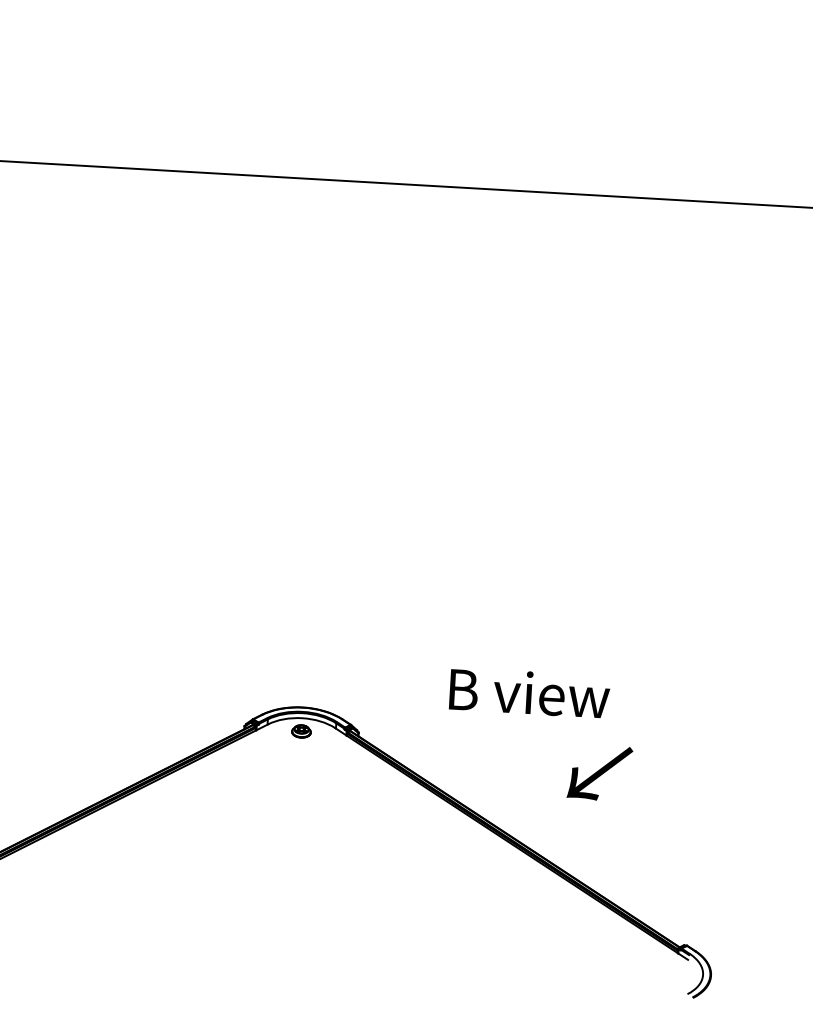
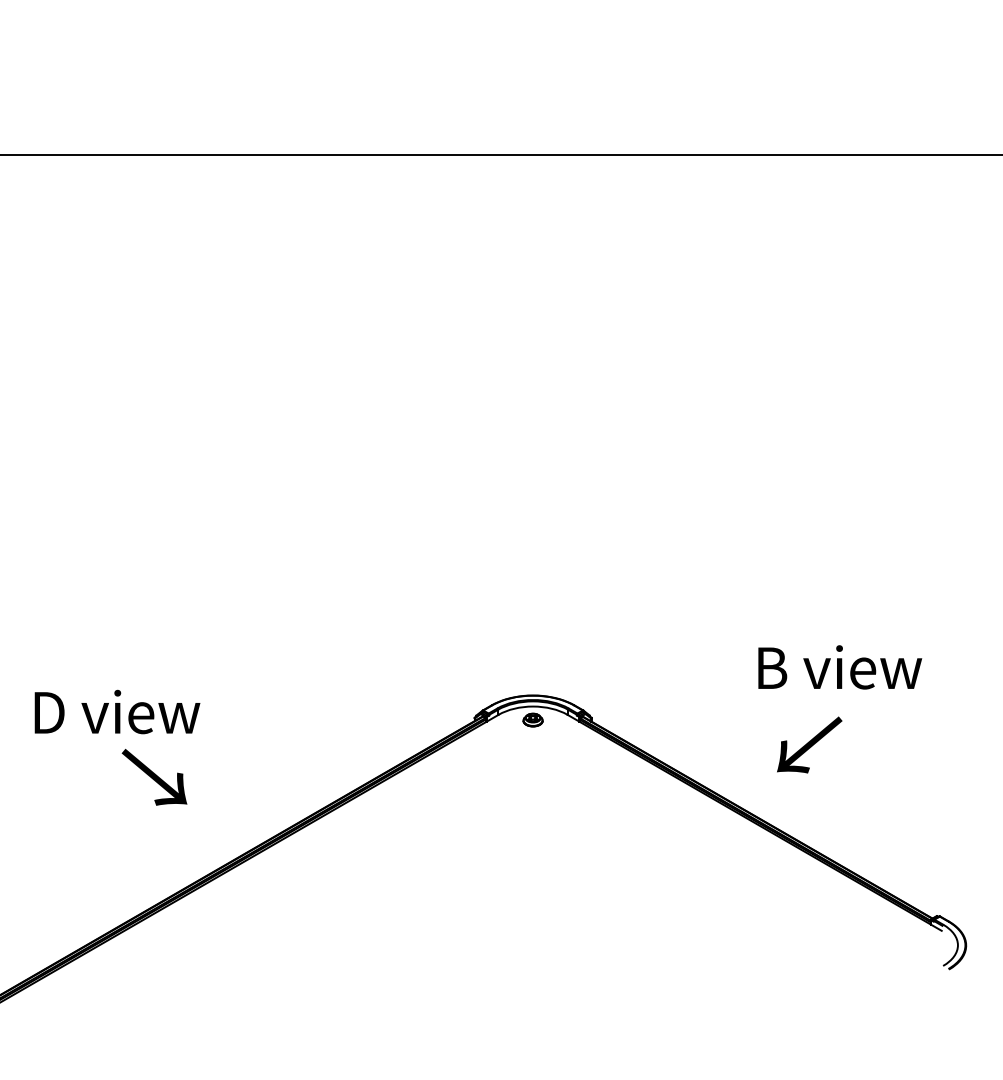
text: (530, 693) -> (840, 667), moved
text: (599, 772) -> (809, 744), moved

